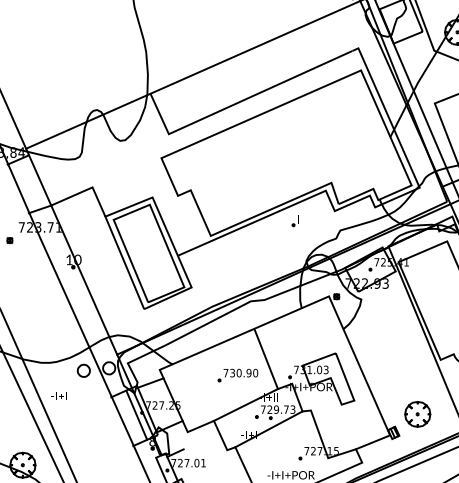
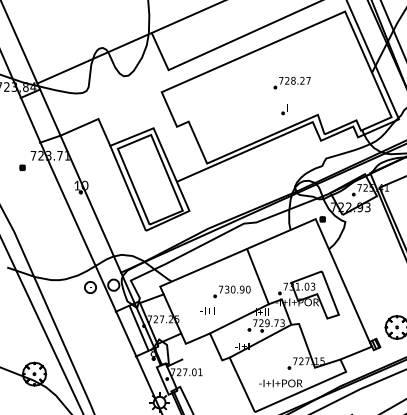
part: (303, 148) -> (292, 83), added
part: (294, 221) -> (283, 109), moved
text: (58, 395) -> (206, 310), moved

